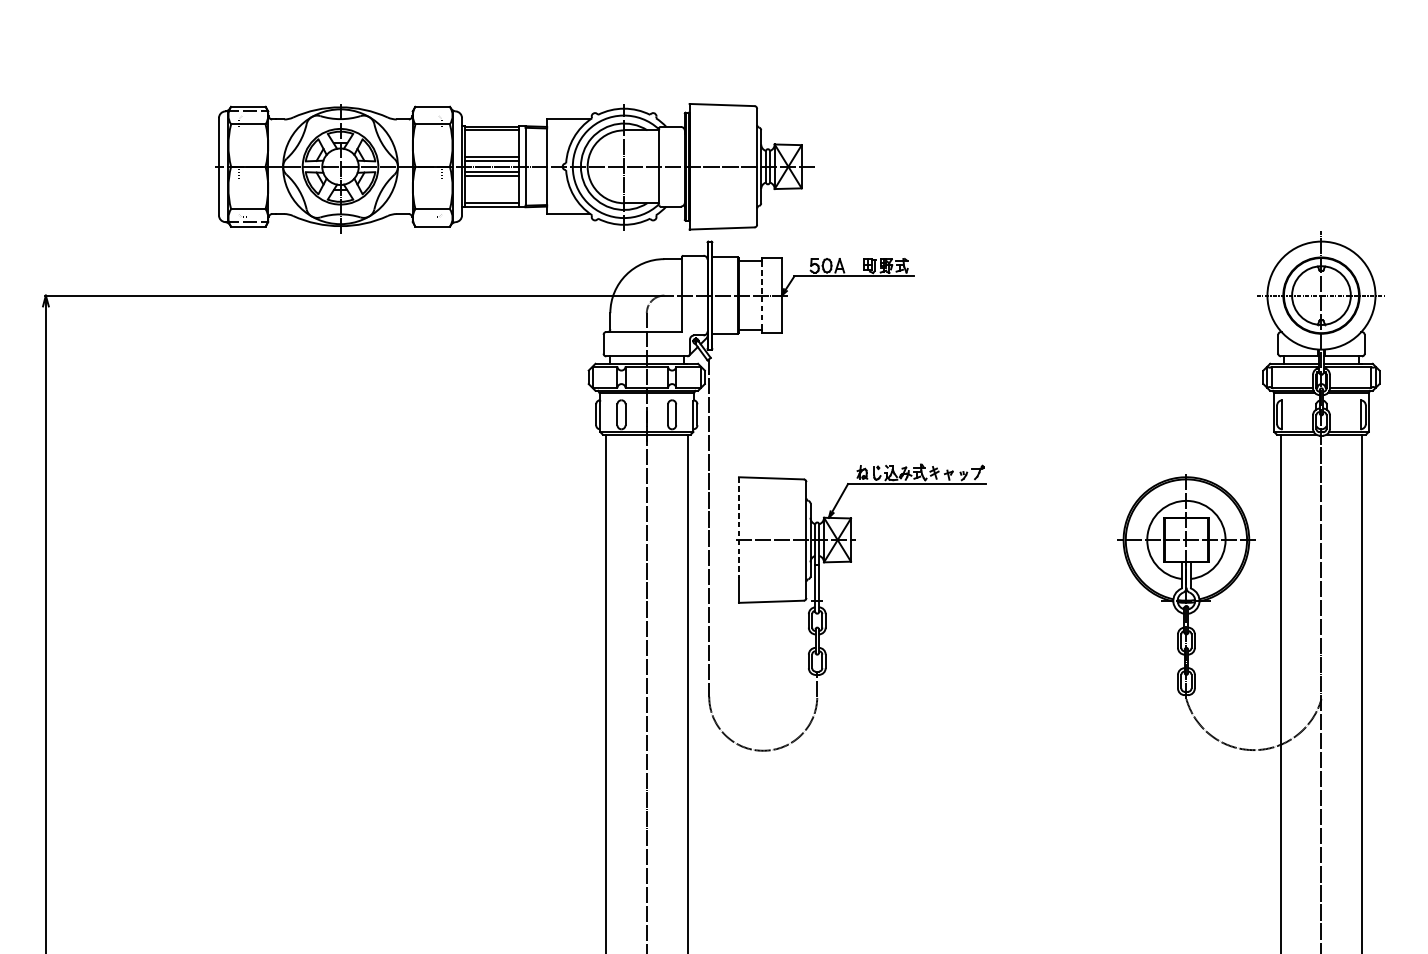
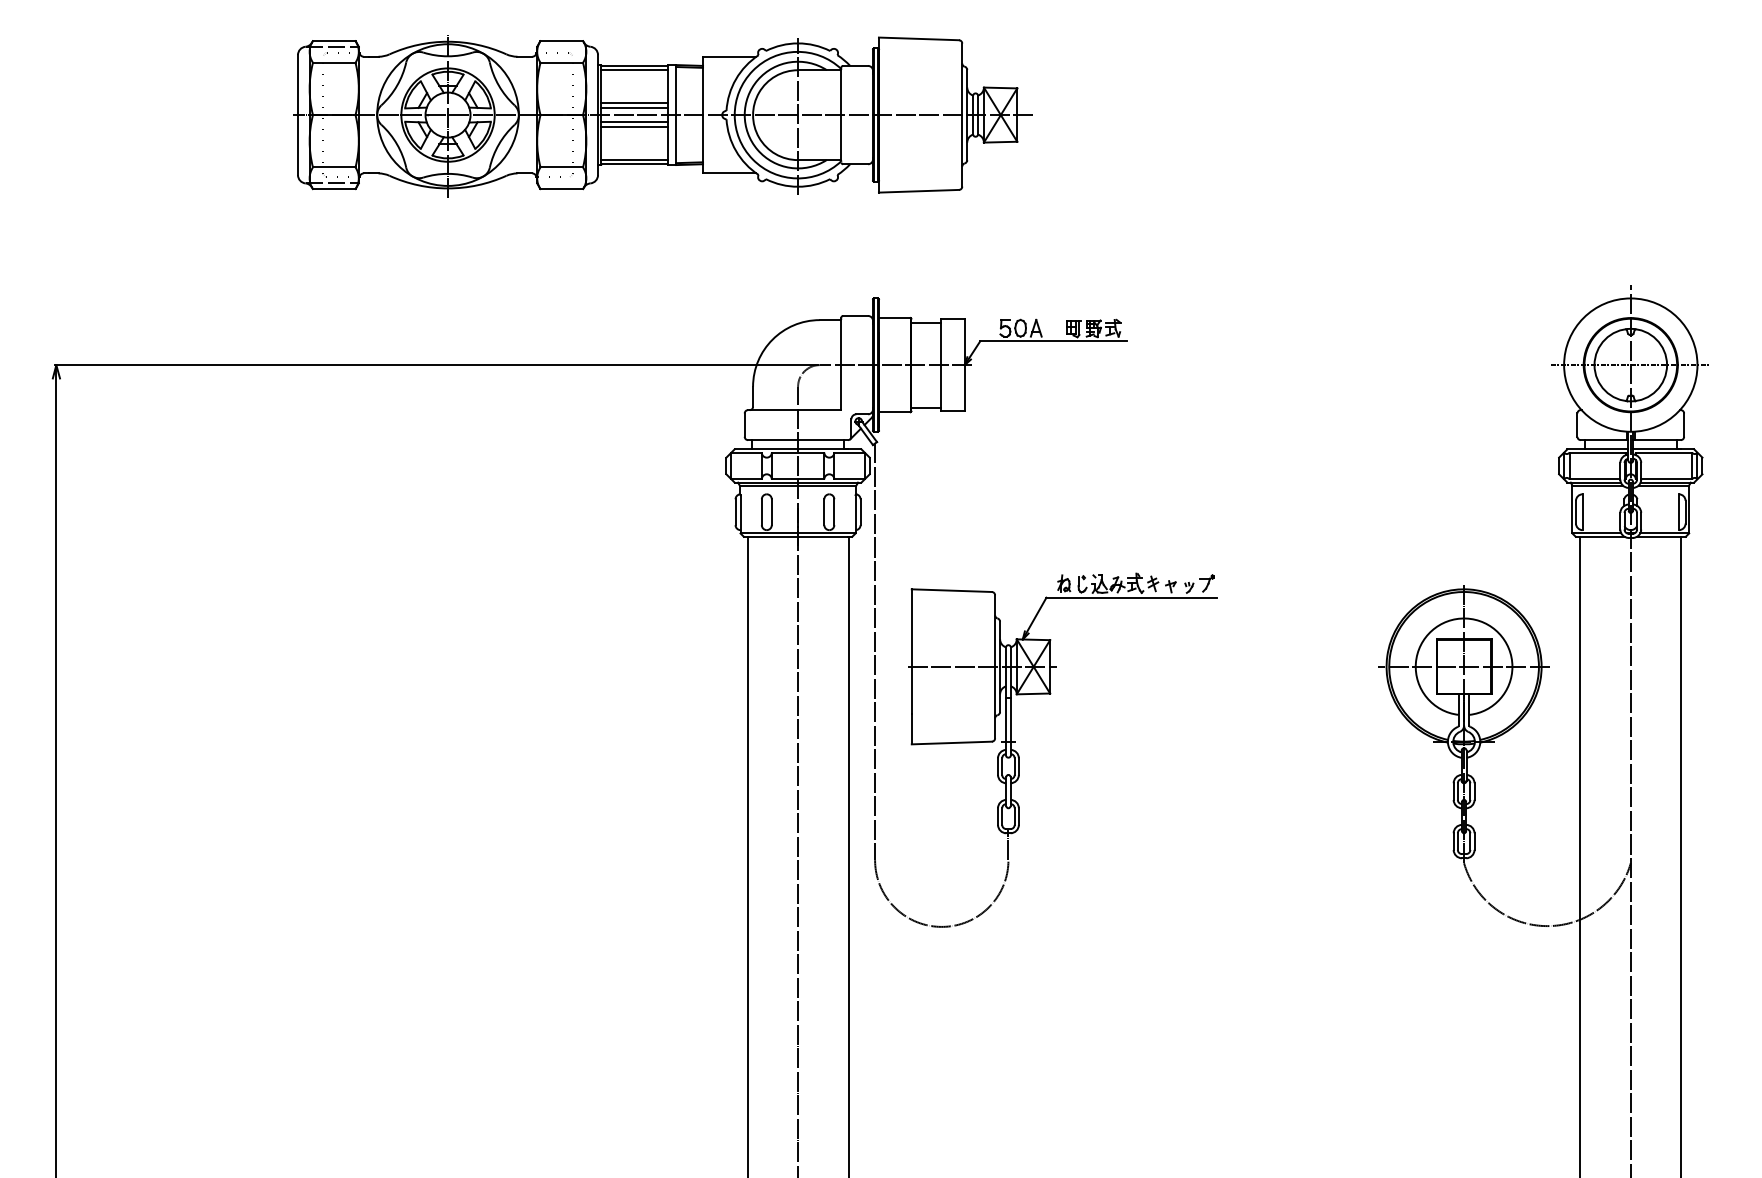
part: (514, 167) -> (662, 116), moved
line: (762, 295) -> (940, 365), dashed -> solid
line: (738, 528) -> (911, 652), dashed -> solid

